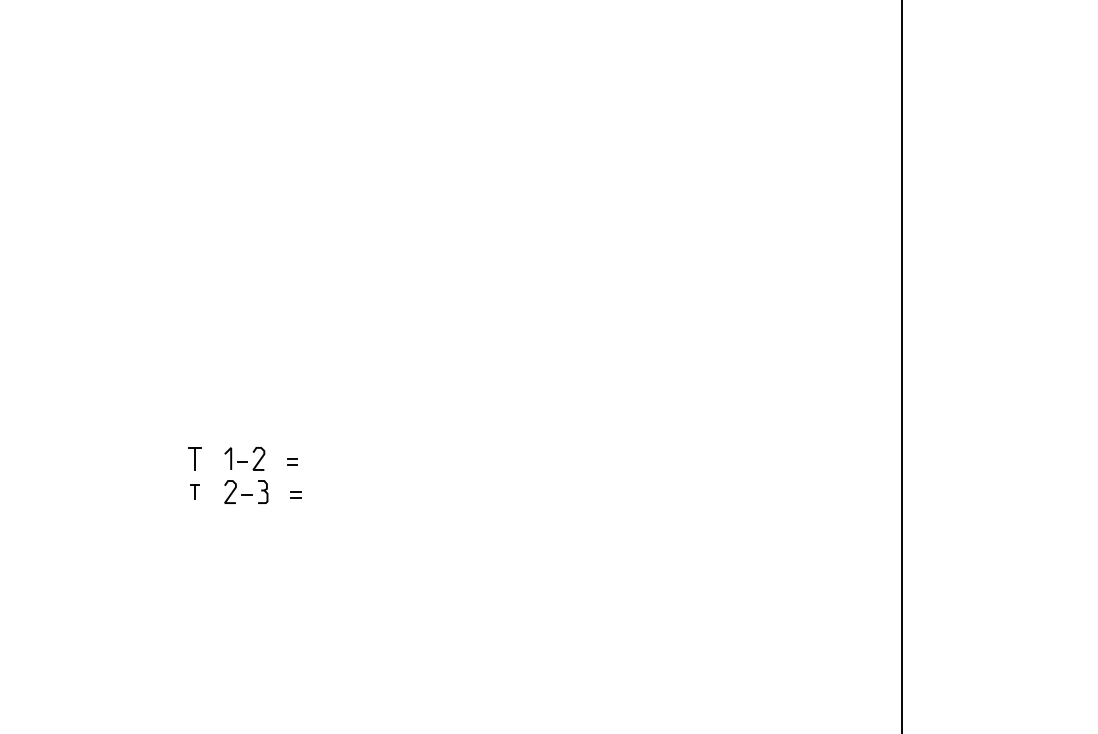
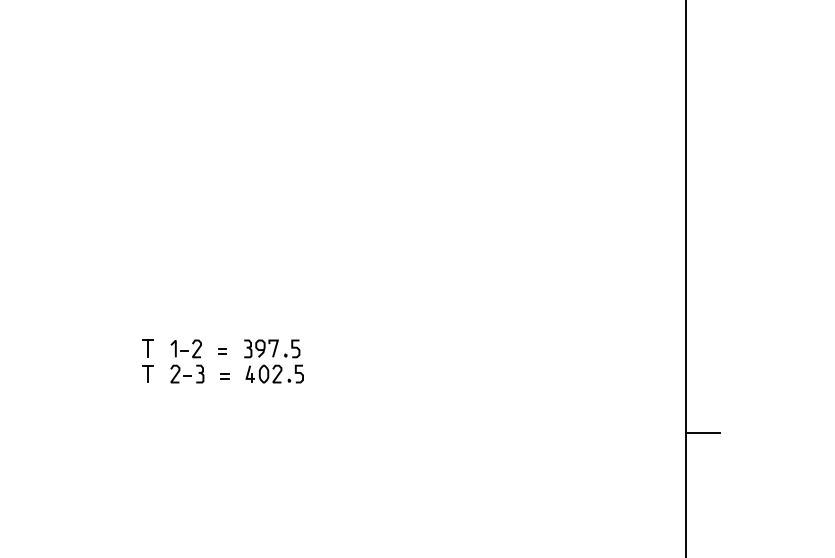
part: (359, 475) -> (273, 361), added
part: (193, 491) -> (147, 373), size x1.67
line: (923, 568) -> (702, 432), added

